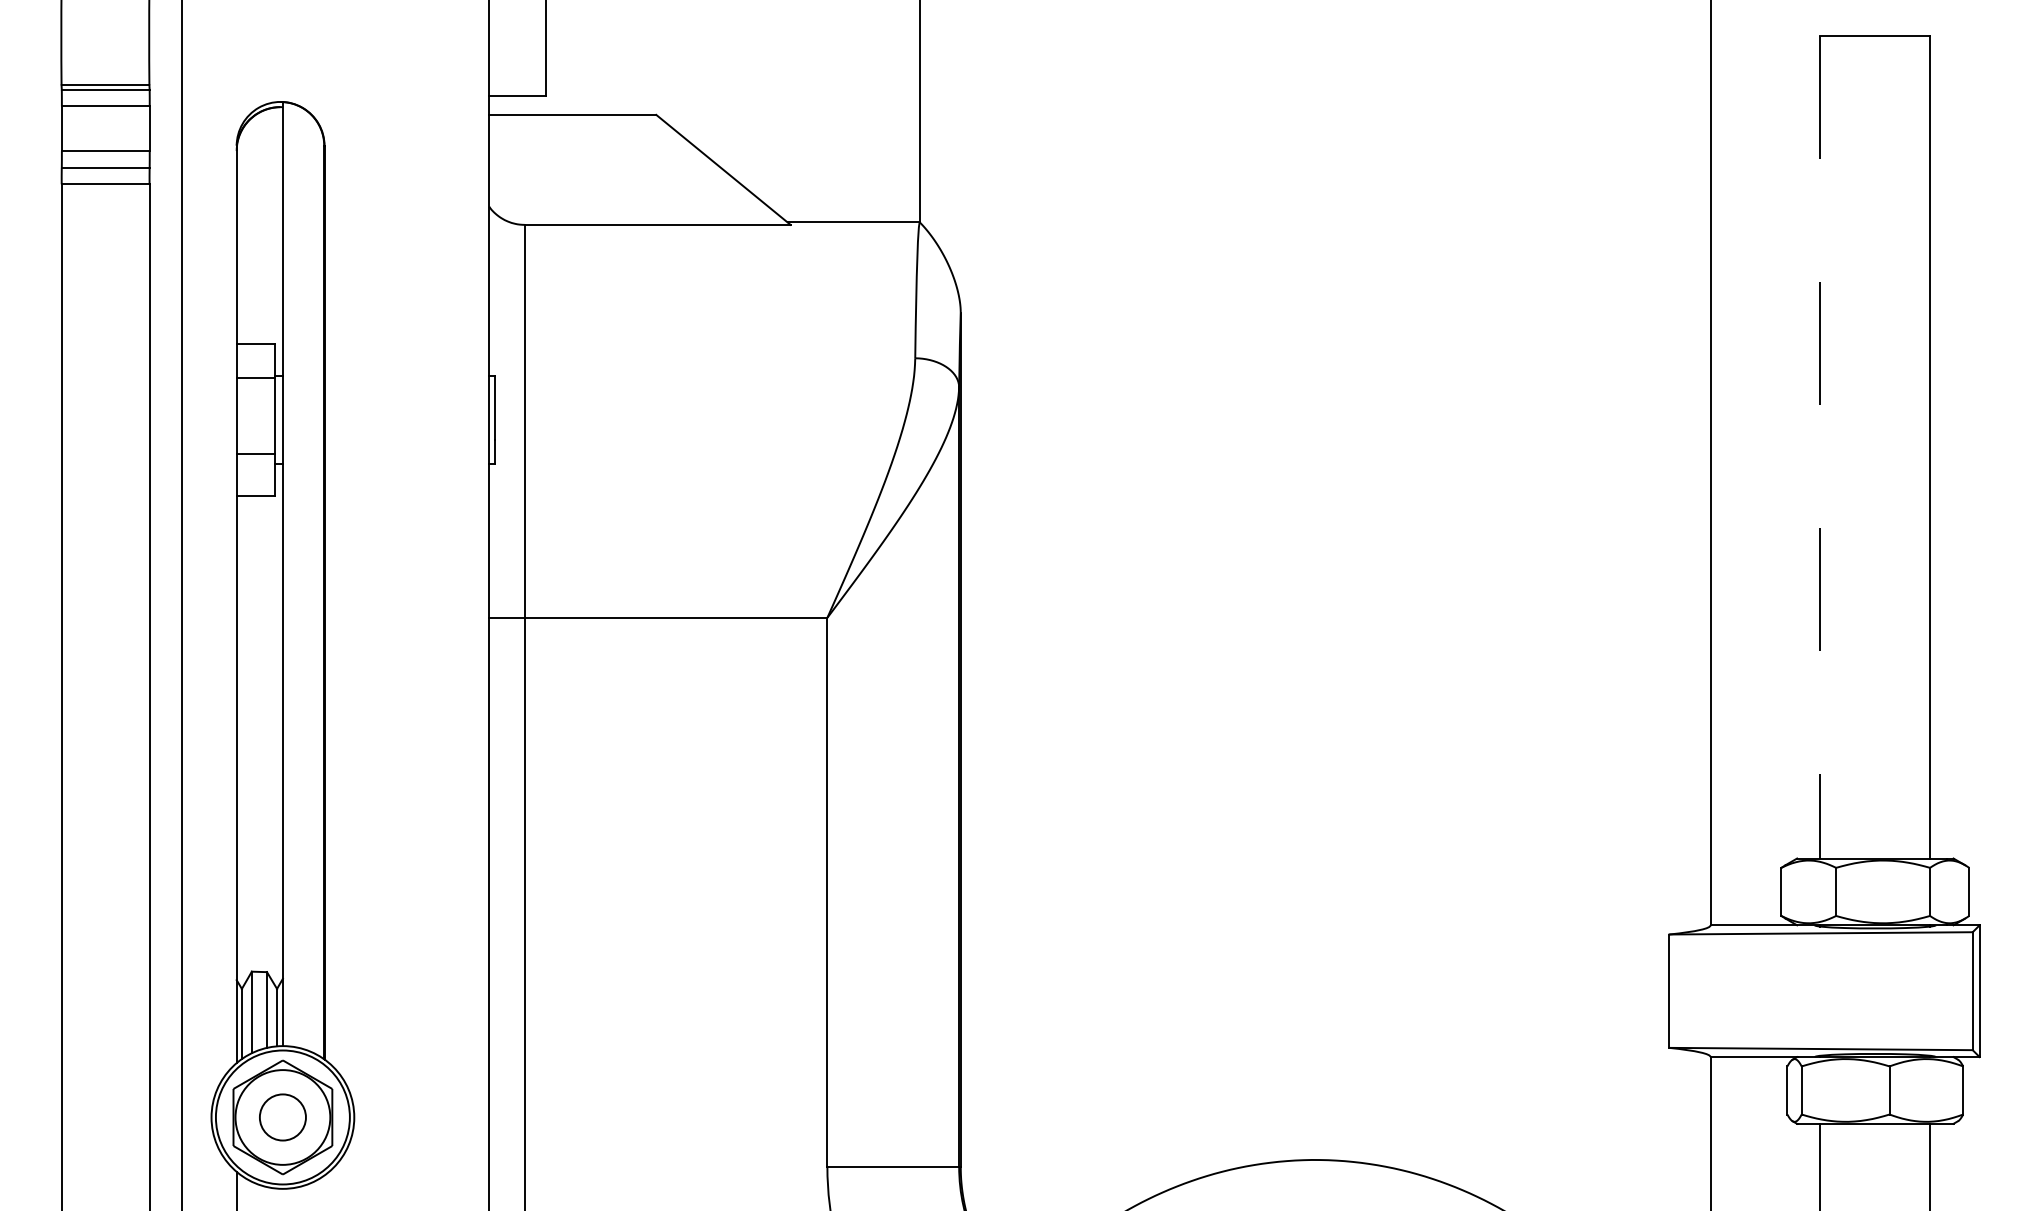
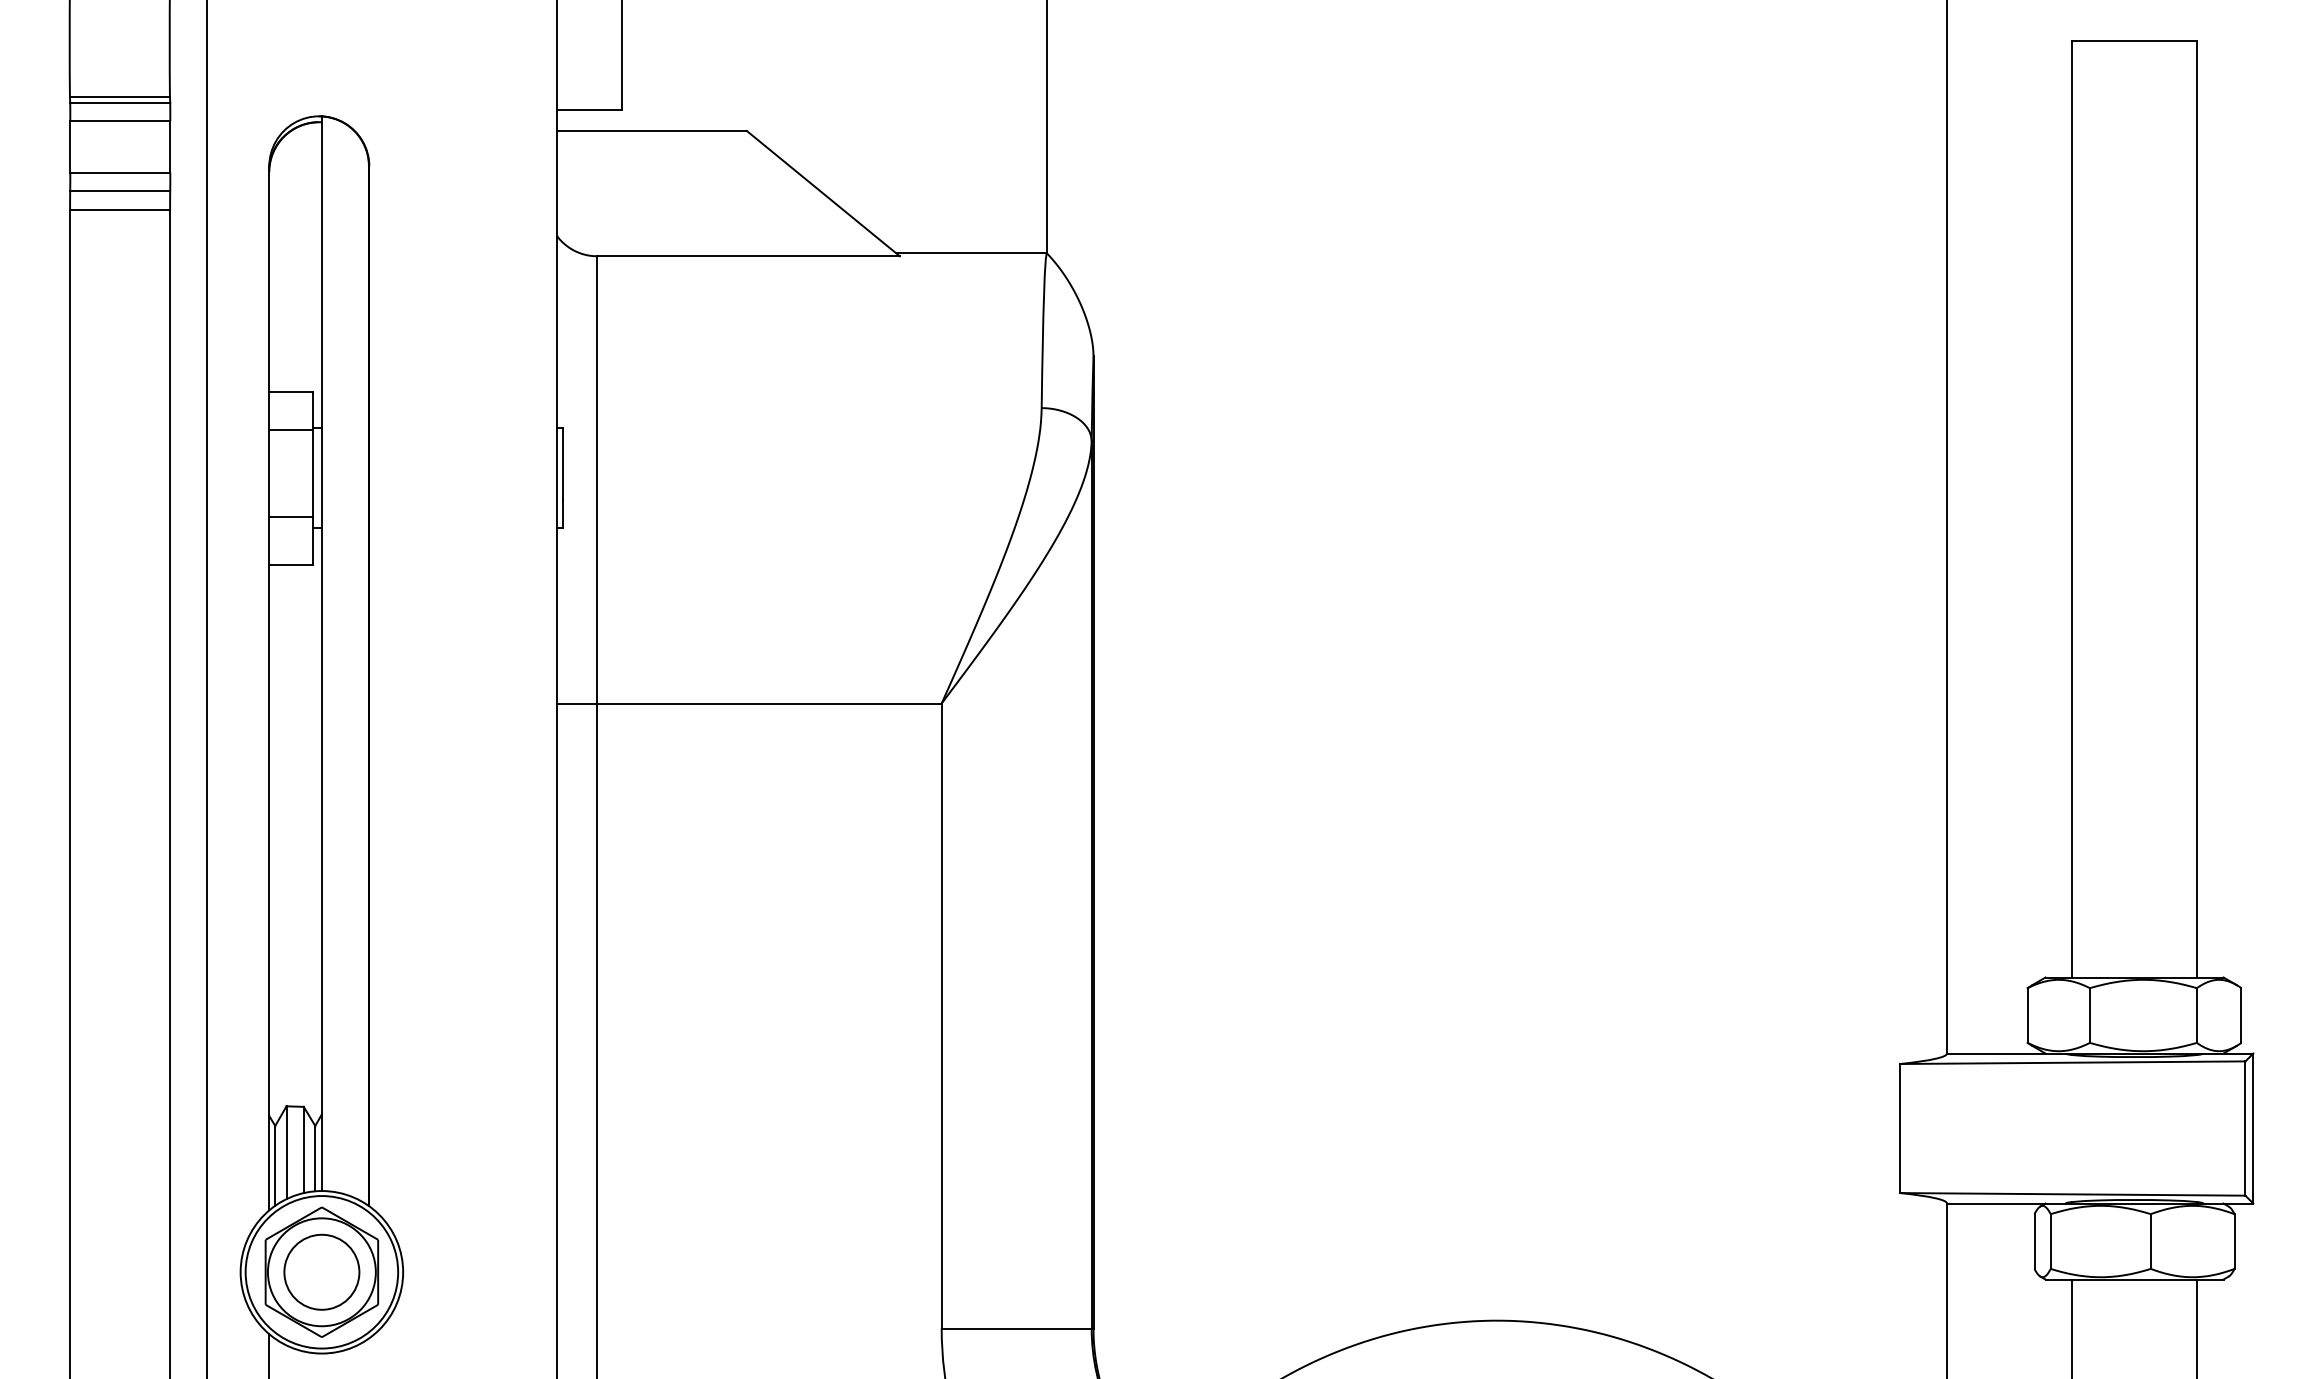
line: (1820, 447) -> (2072, 509), dashed -> solid
circle: (282, 1116) -> (321, 1271), size x1.43

